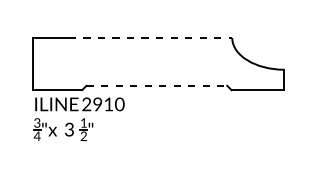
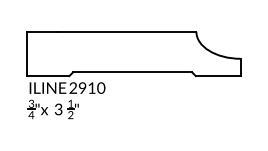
line: (150, 37) -> (127, 31), dashed -> solid
line: (157, 85) -> (133, 72), dashed -> solid

